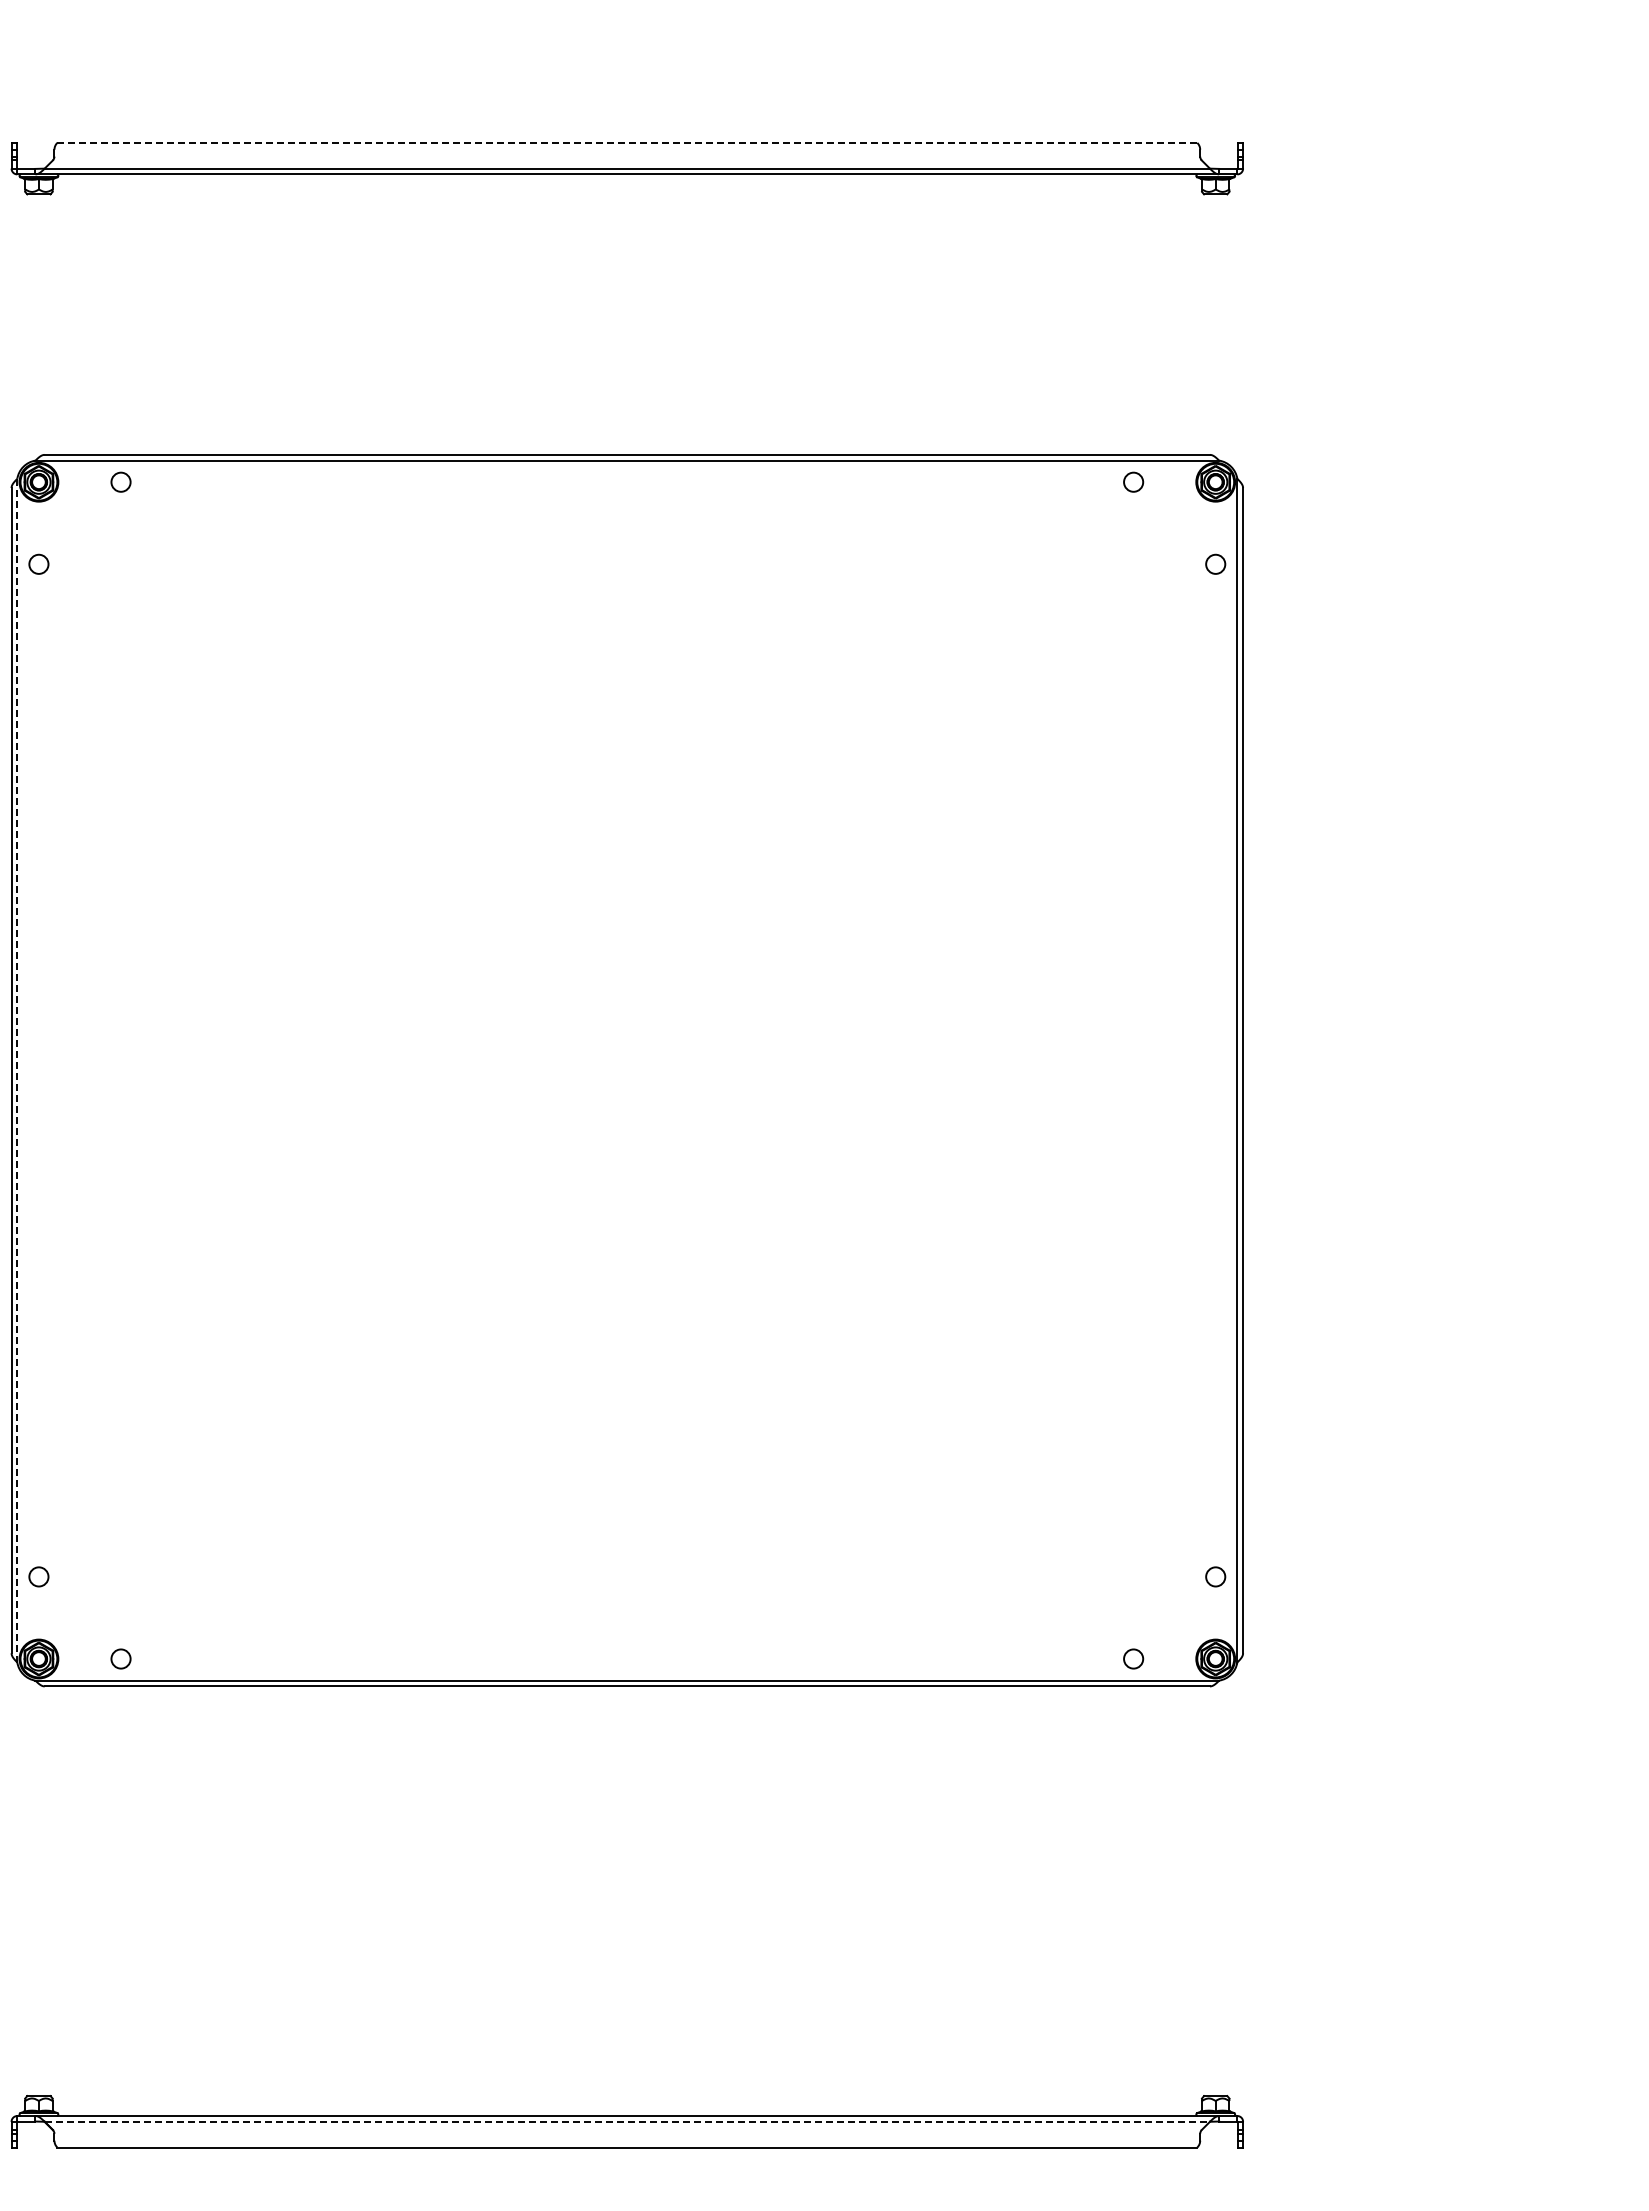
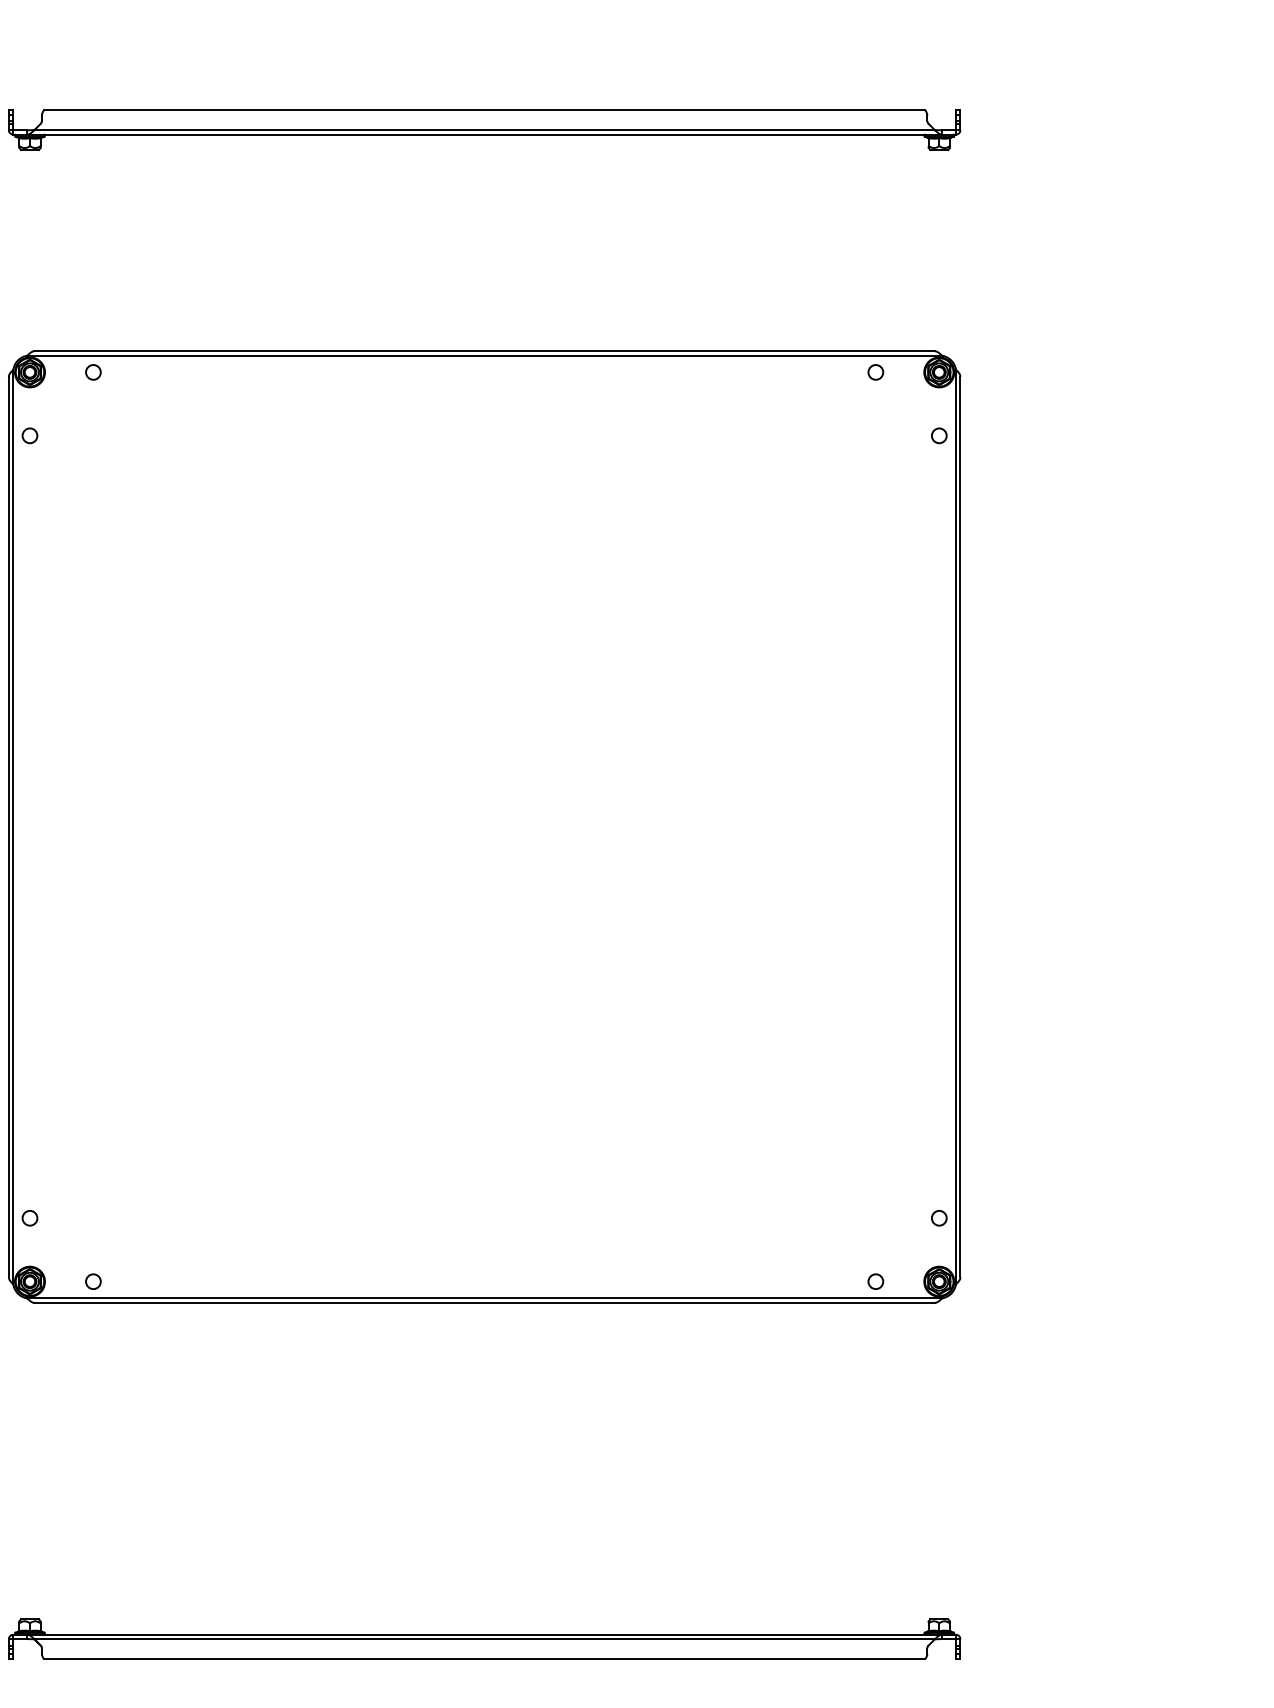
line: (627, 142) -> (484, 109), dashed -> solid
line: (17, 1070) -> (13, 826), dashed -> solid
line: (627, 2121) -> (484, 1639), dashed -> solid

